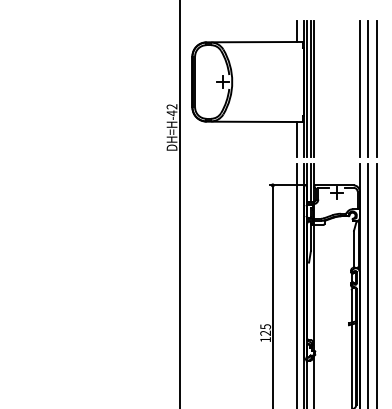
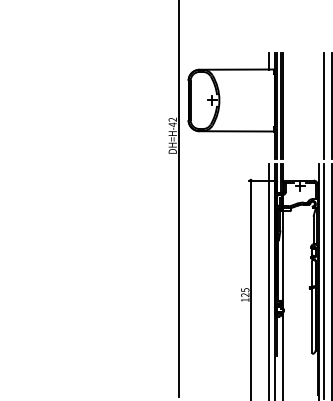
line: (360, 88) -> (318, 105), removed
line: (296, 138) -> (269, 144), removed

